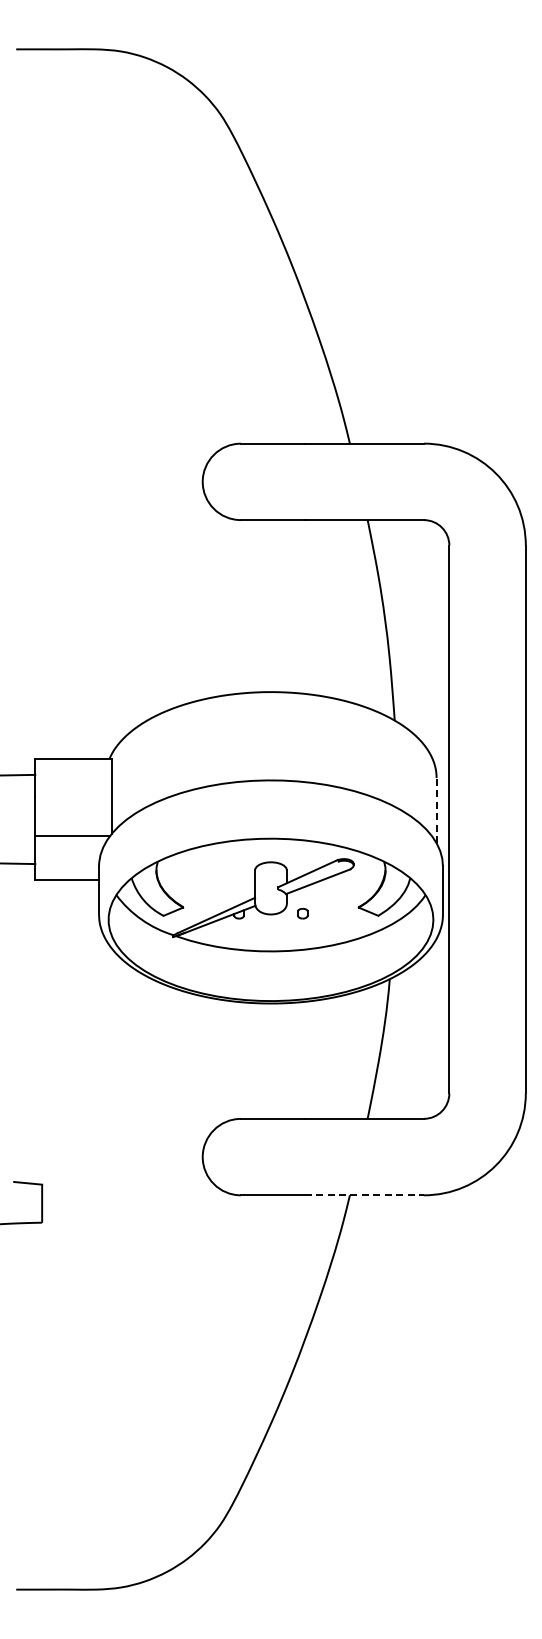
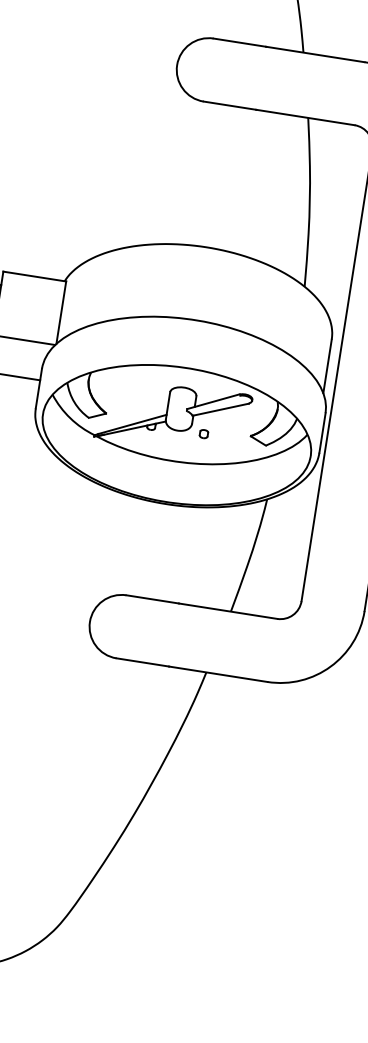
line: (436, 810) -> (327, 366), dashed -> solid
line: (364, 1195) -> (218, 674), dashed -> solid

